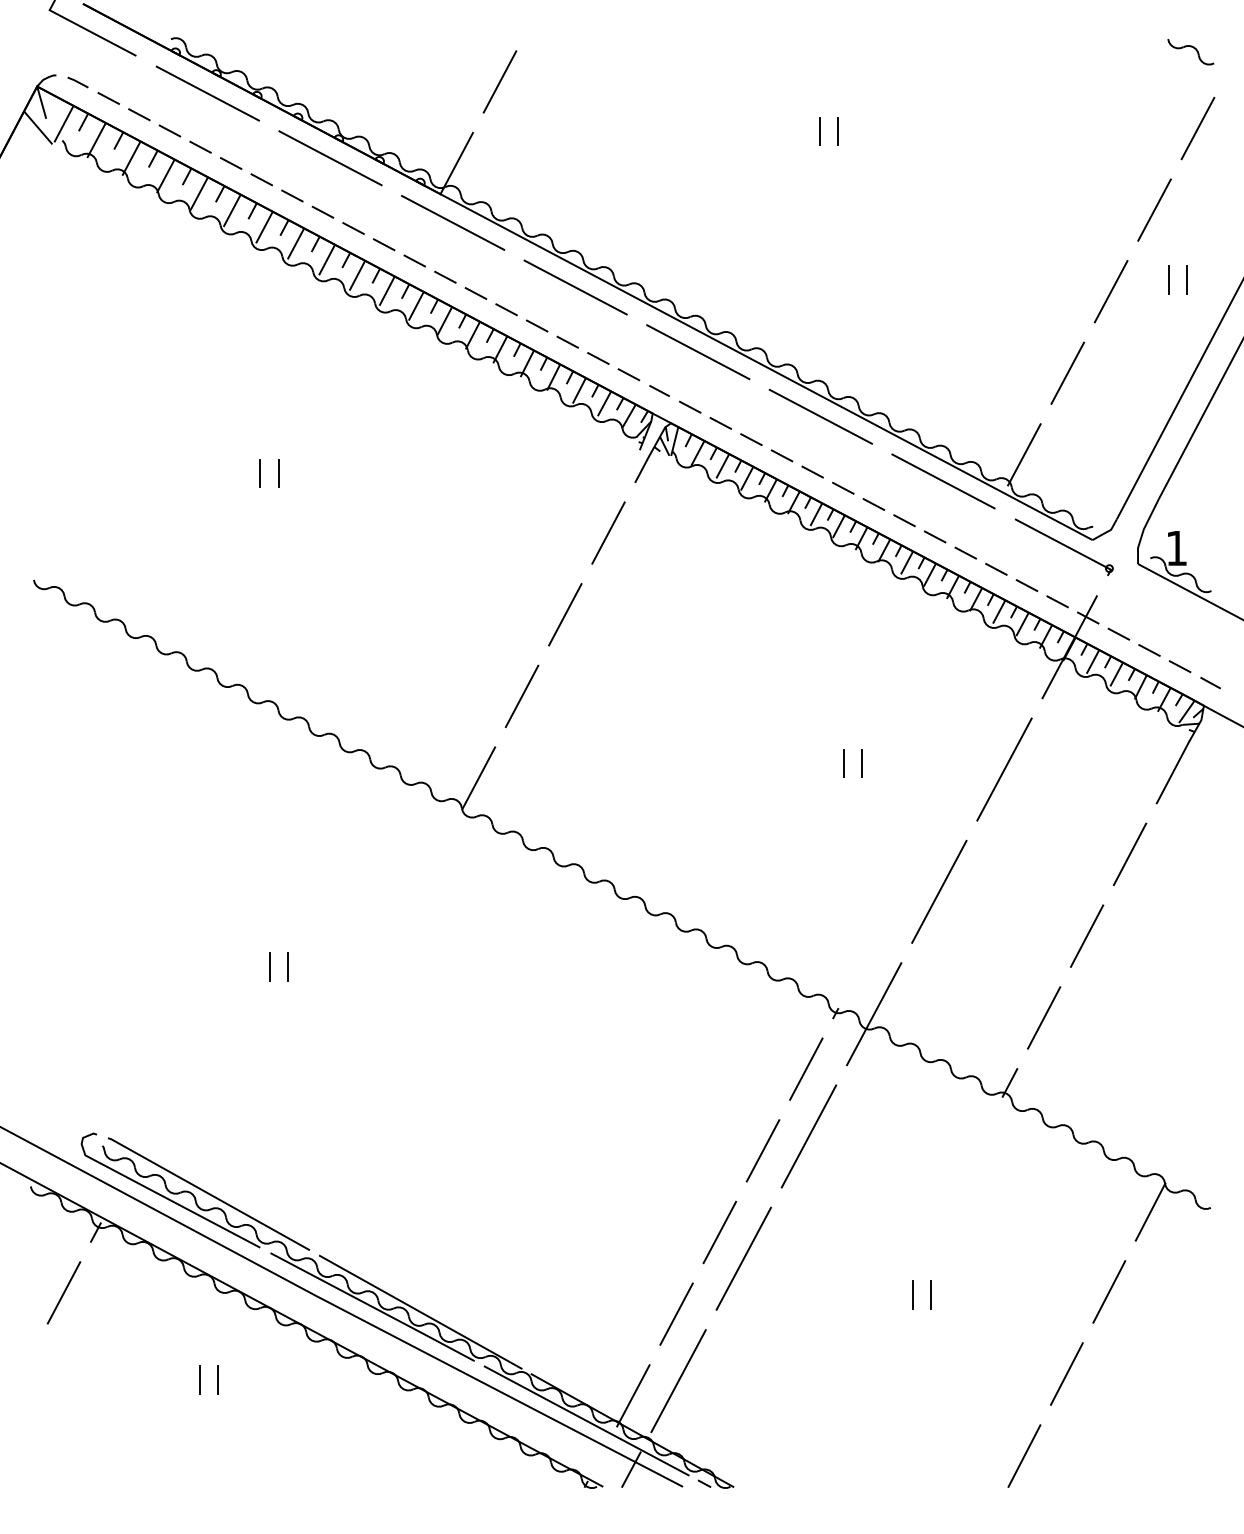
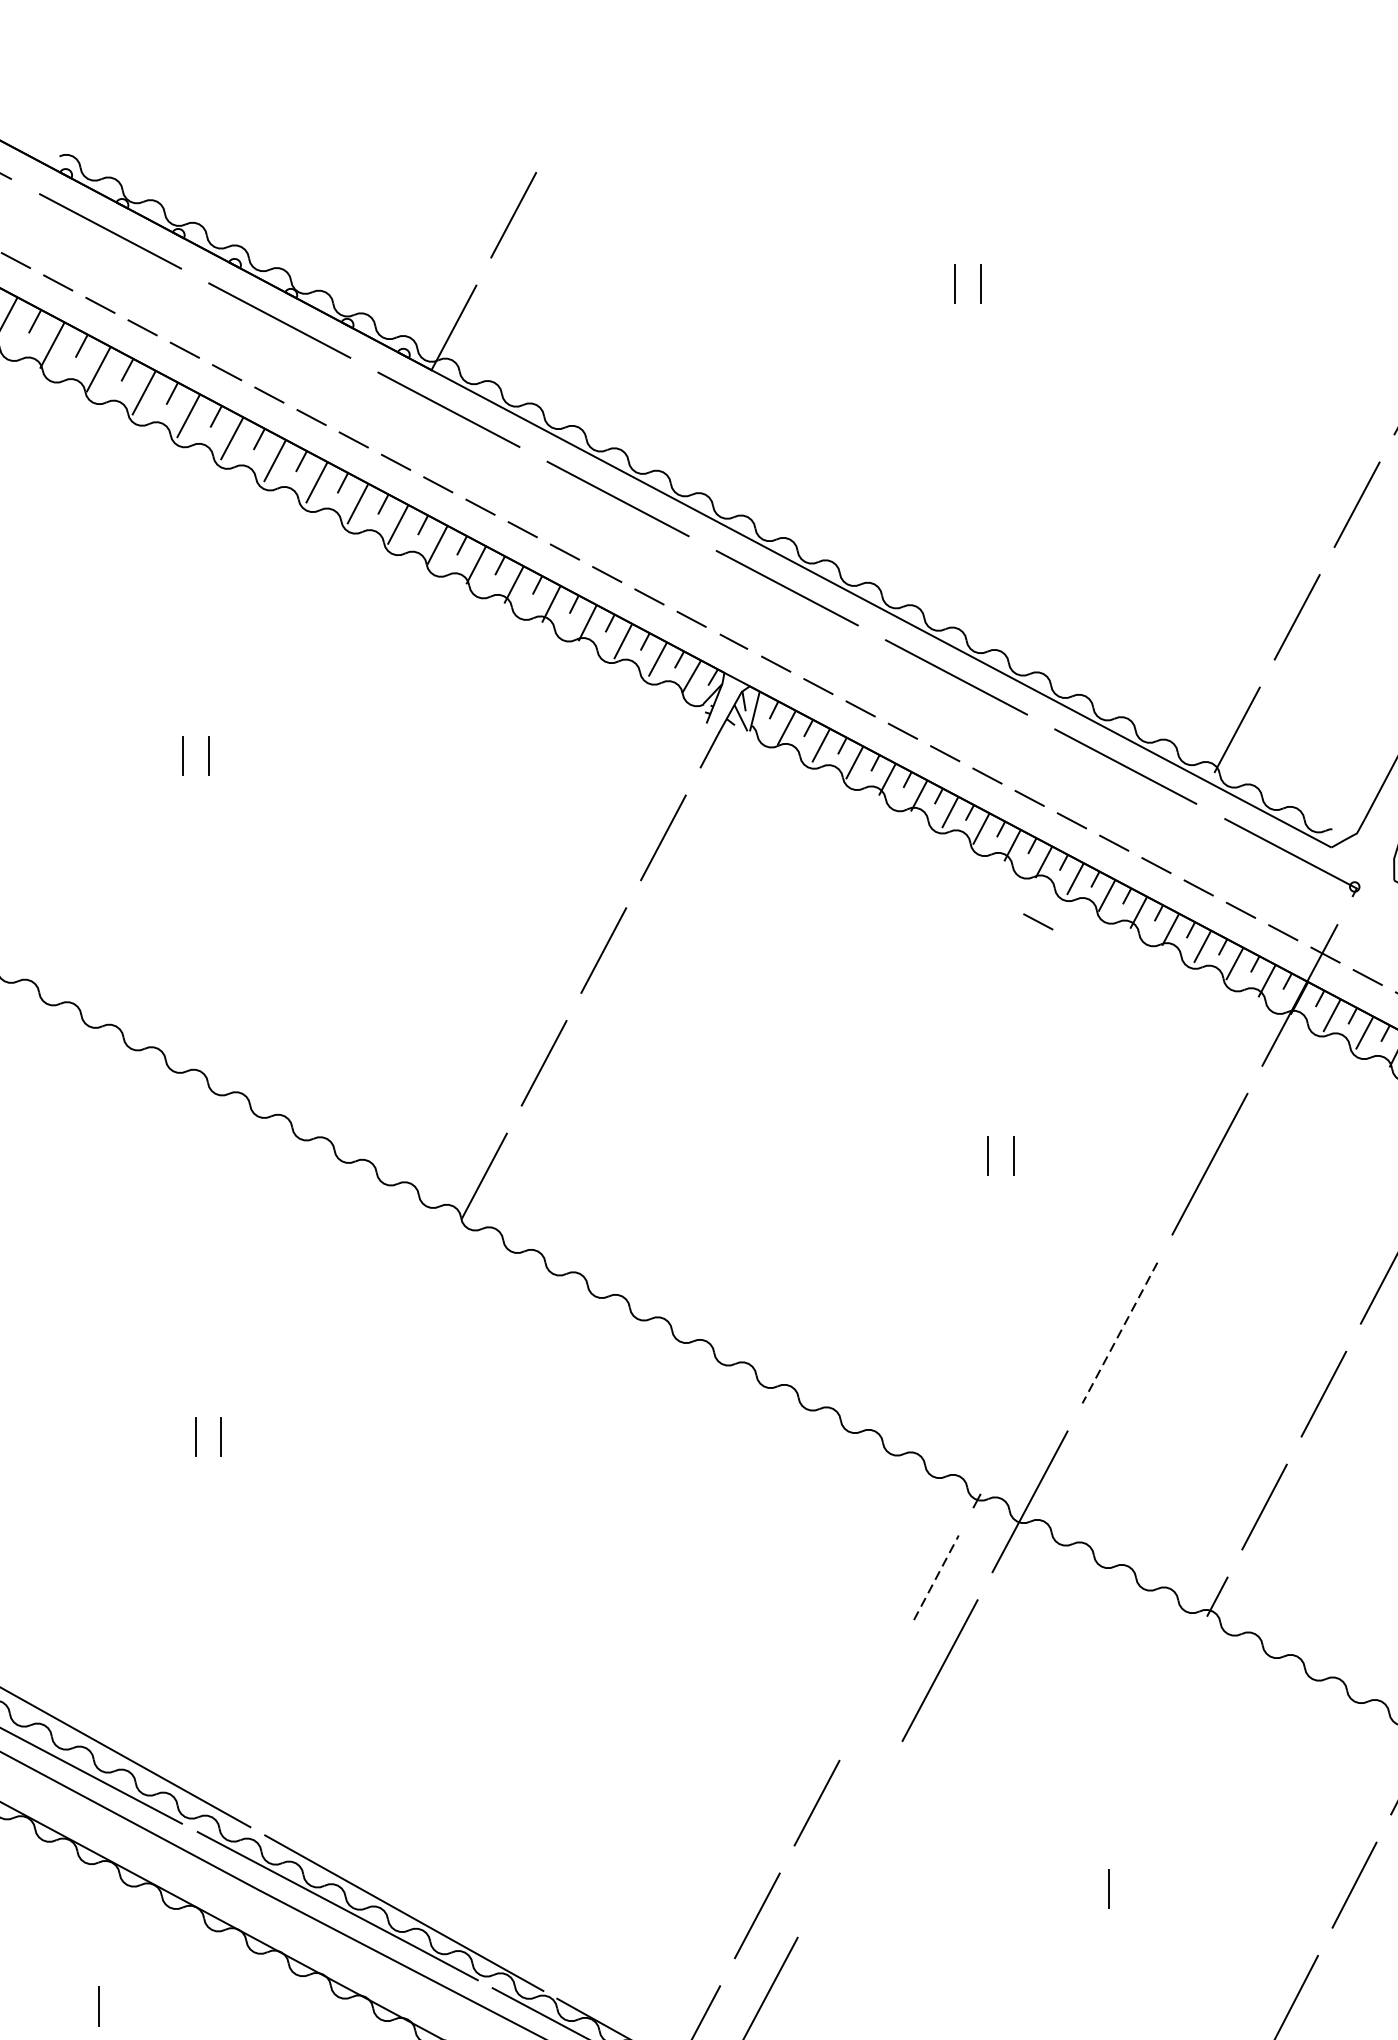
line: (879, 593) -> (1037, 921), added
line: (939, 891) -> (1120, 1332), solid -> dashed
line: (806, 1069) -> (936, 1578), solid -> dashed
line: (762, 1150) -> (875, 1689), removed
line: (743, 1258) -> (849, 1839), removed
line: (913, 1294) -> (1084, 1888), removed
line: (217, 1379) -> (123, 2006), removed

